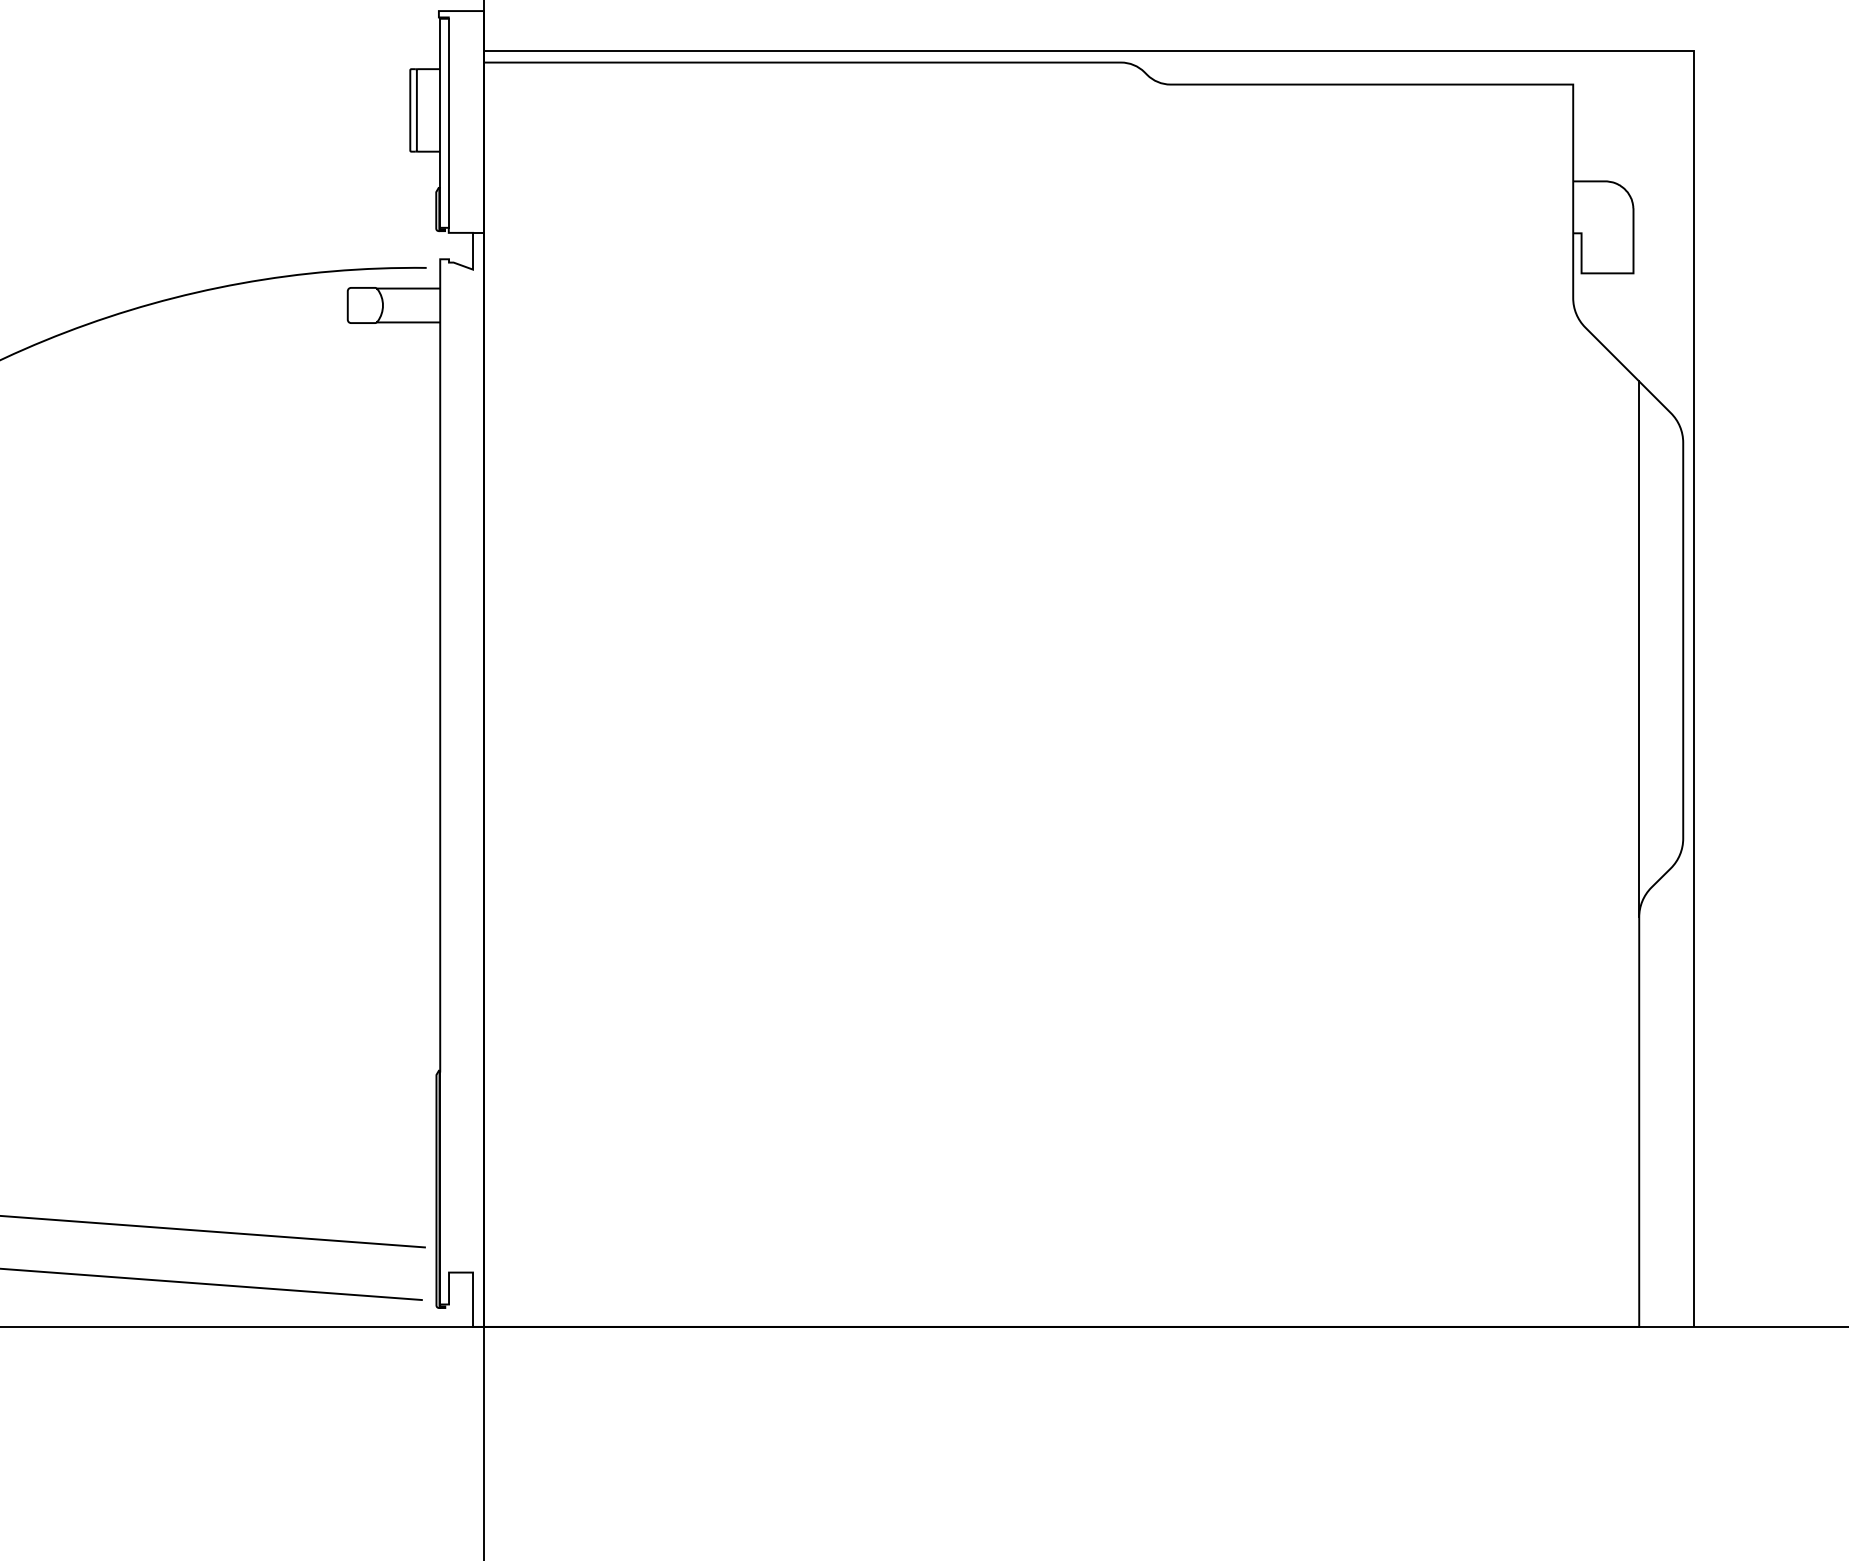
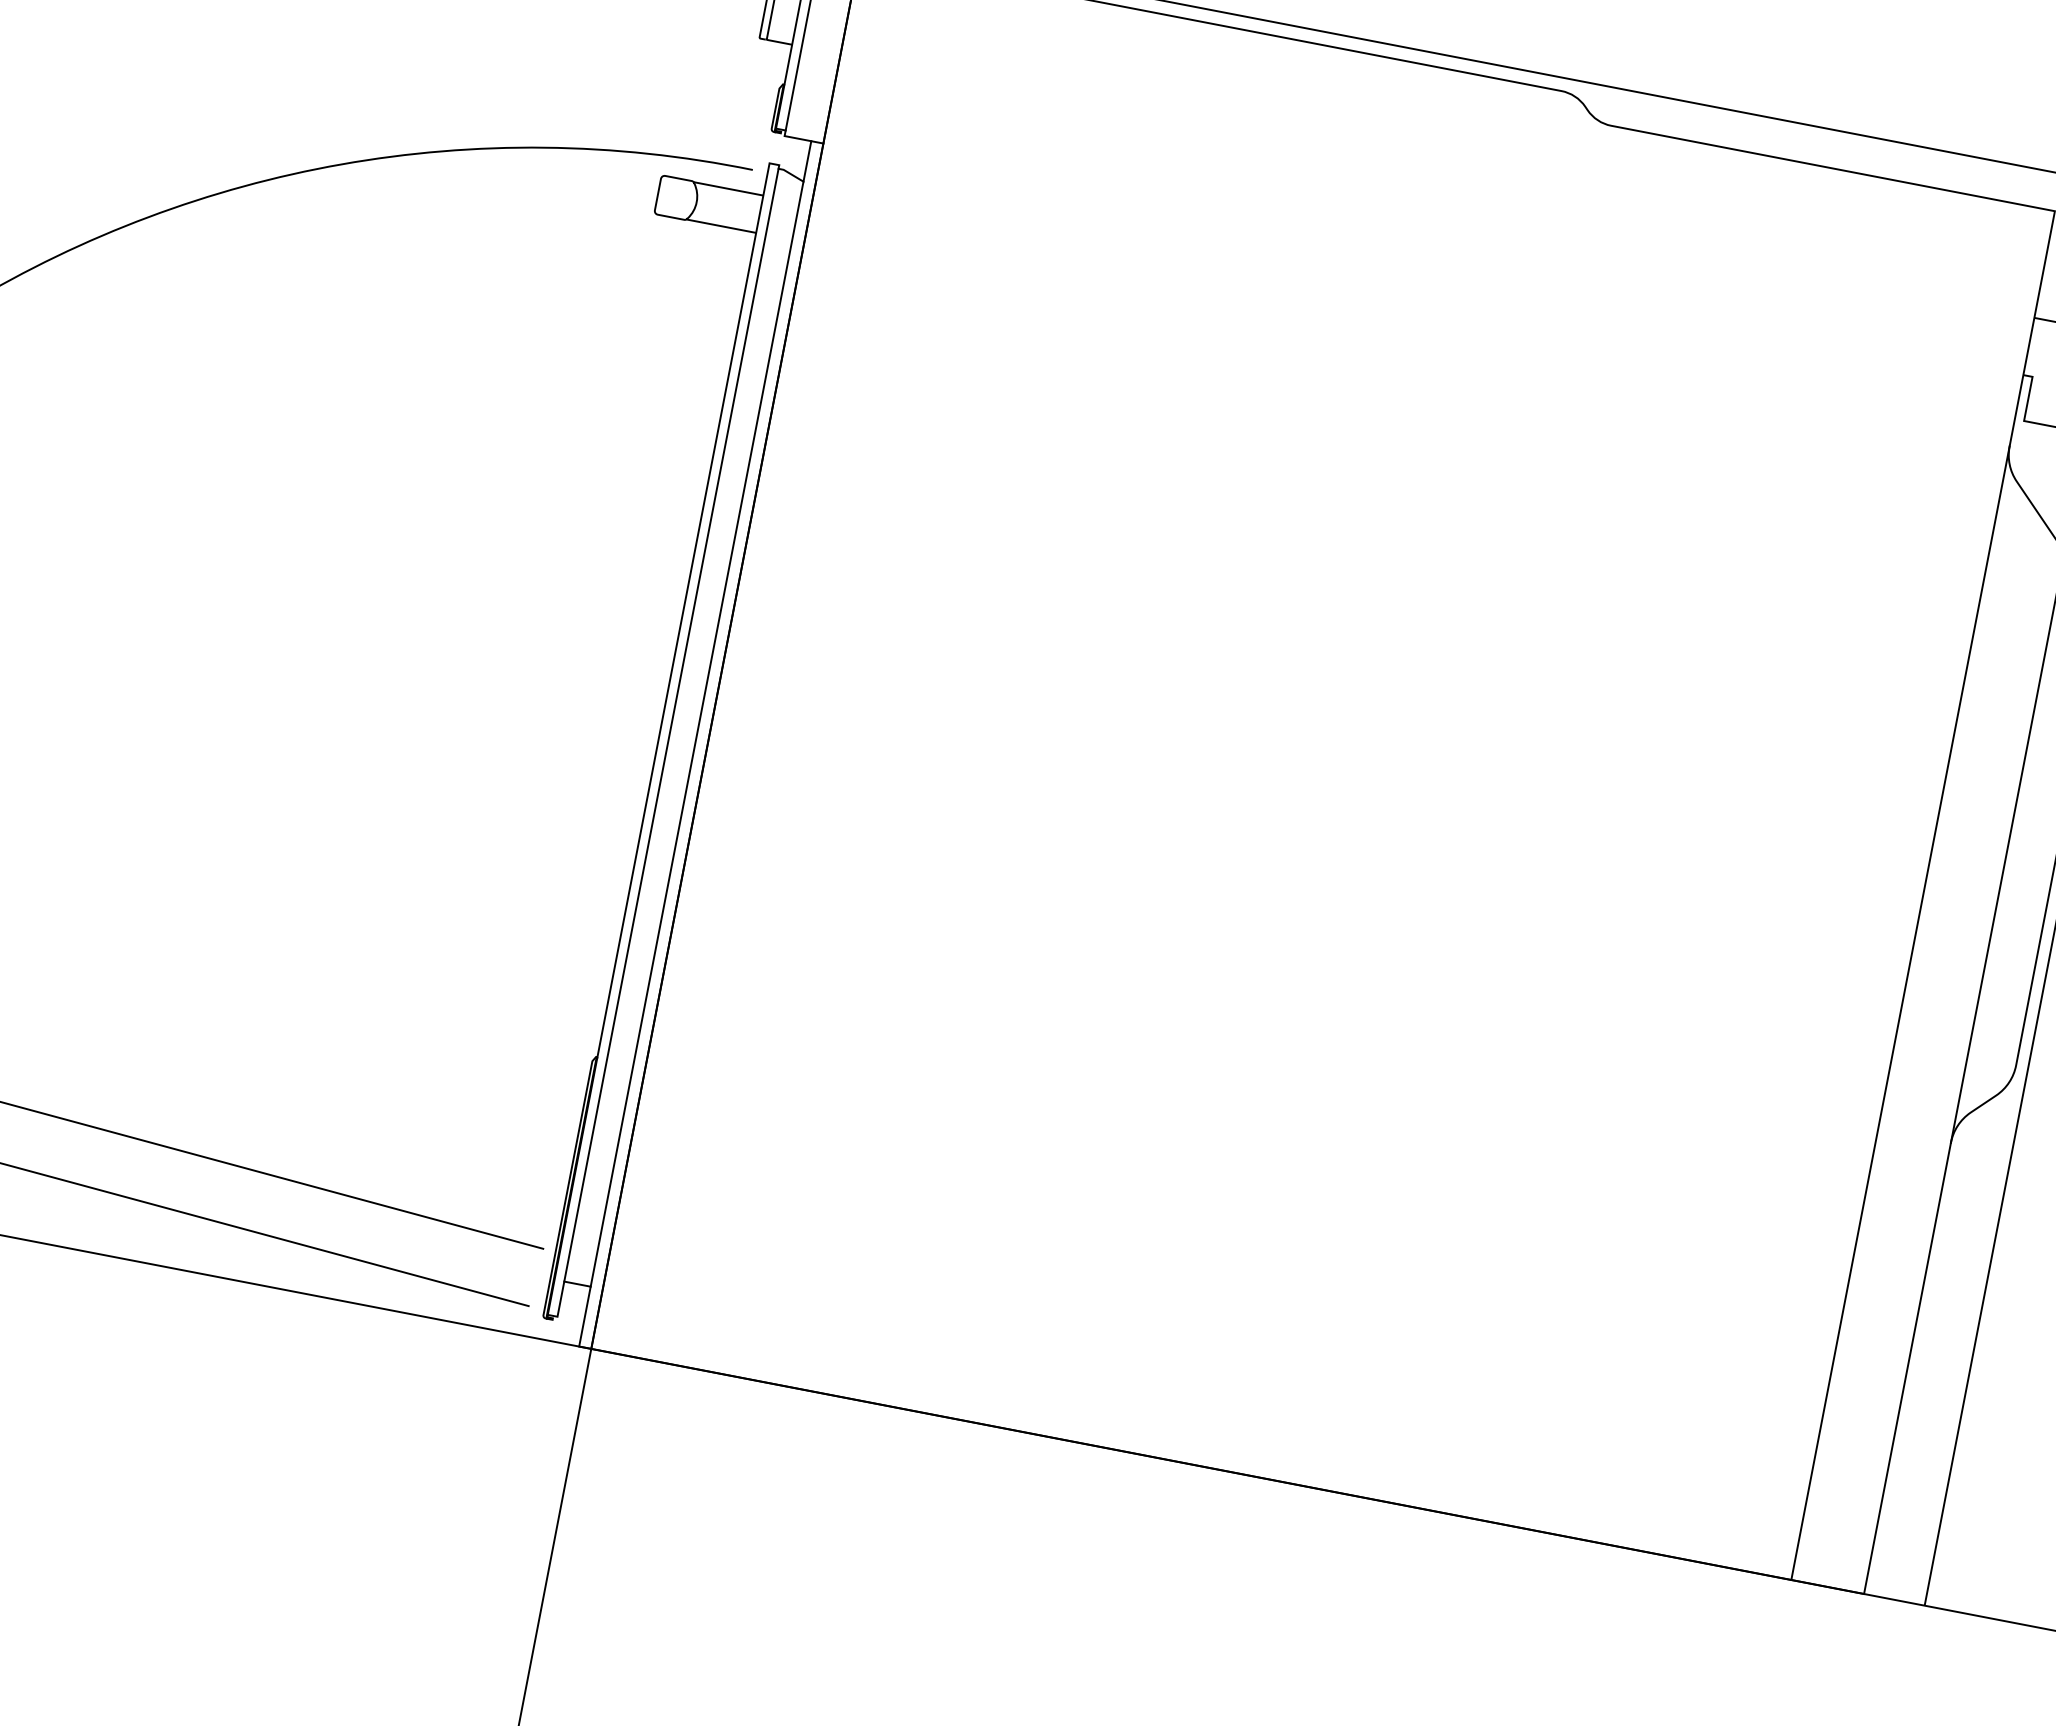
line: (449, 767) -> (671, 725), added
line: (473, 770) -> (697, 733), added
line: (1573, 812) -> (1900, 1013), added

